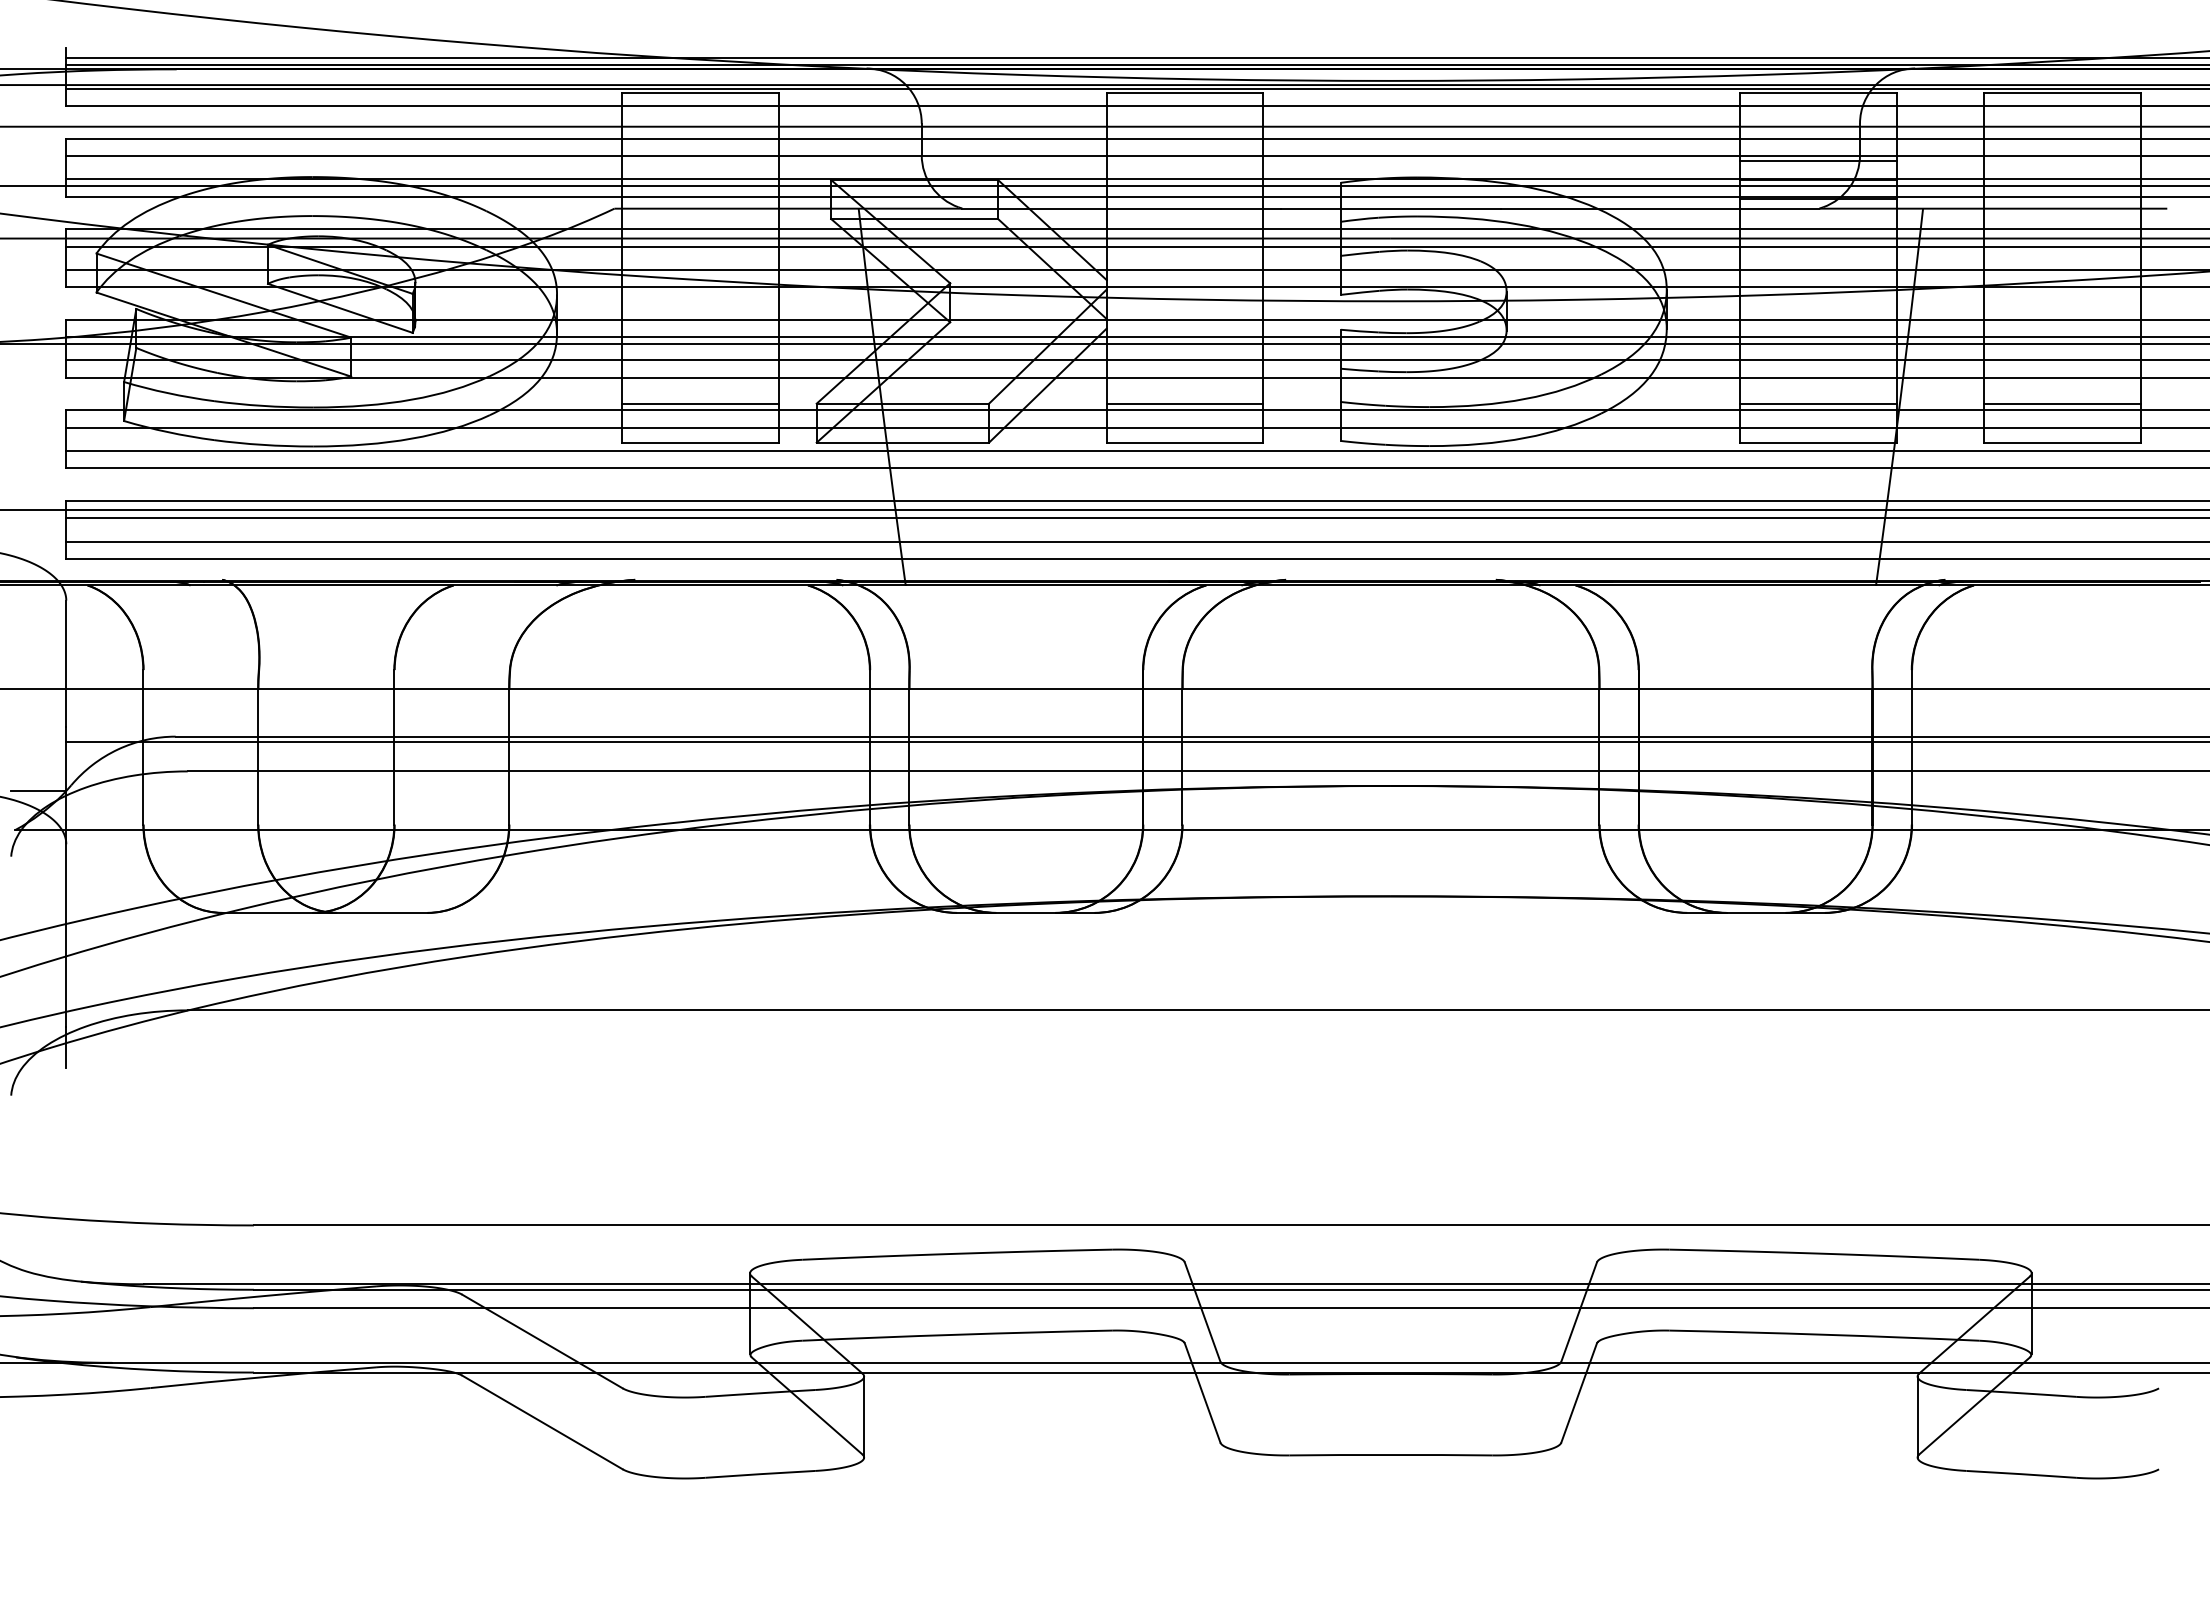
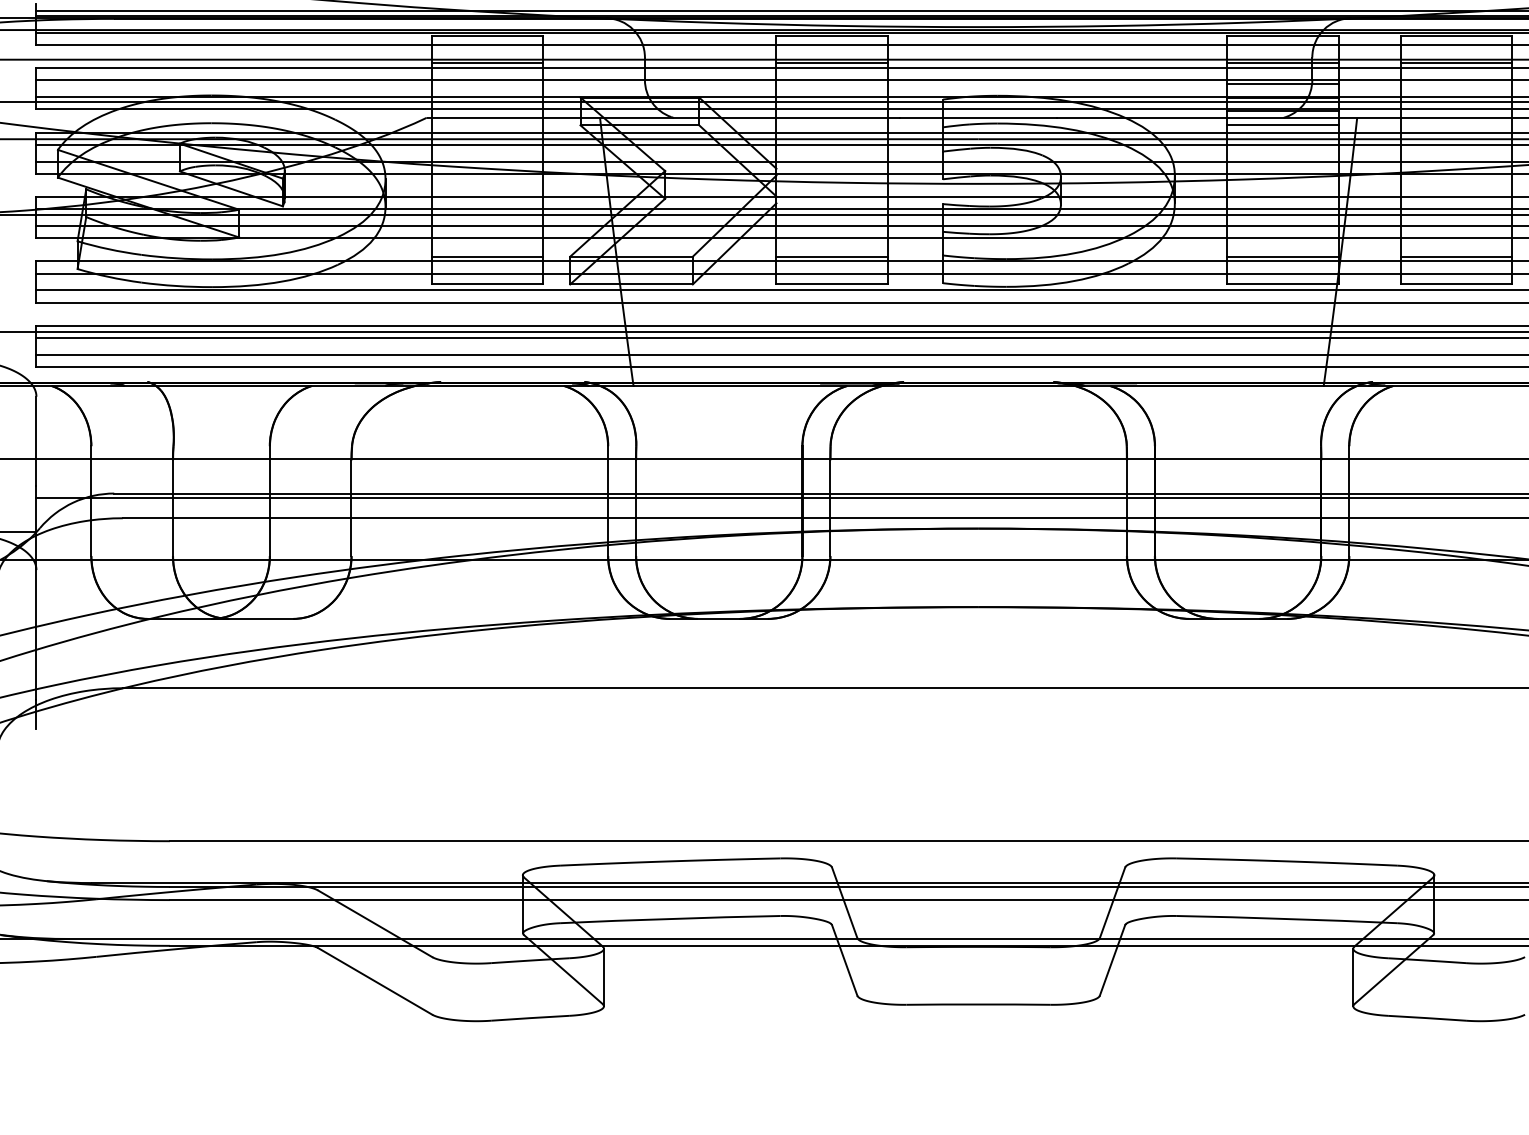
line: (700, 131) -> (487, 63), added
line: (1184, 131) -> (831, 63), added
line: (1818, 131) -> (1282, 63), added
line: (2062, 131) -> (1456, 63), added
line: (1818, 219) -> (1282, 125), added

